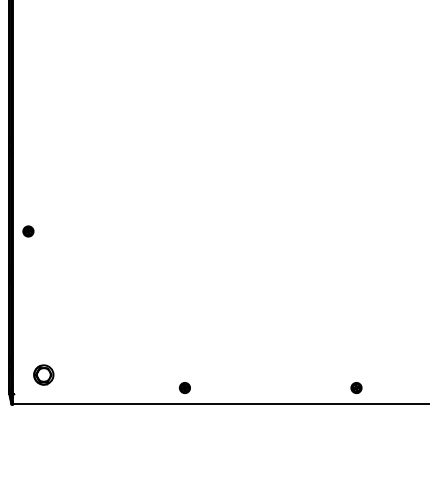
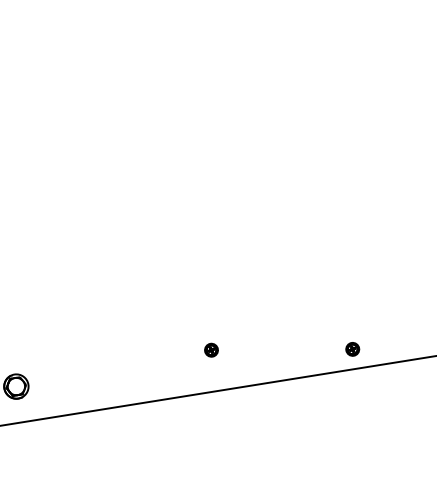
part: (184, 387) -> (210, 349), moved
part: (356, 387) -> (352, 348), moved

